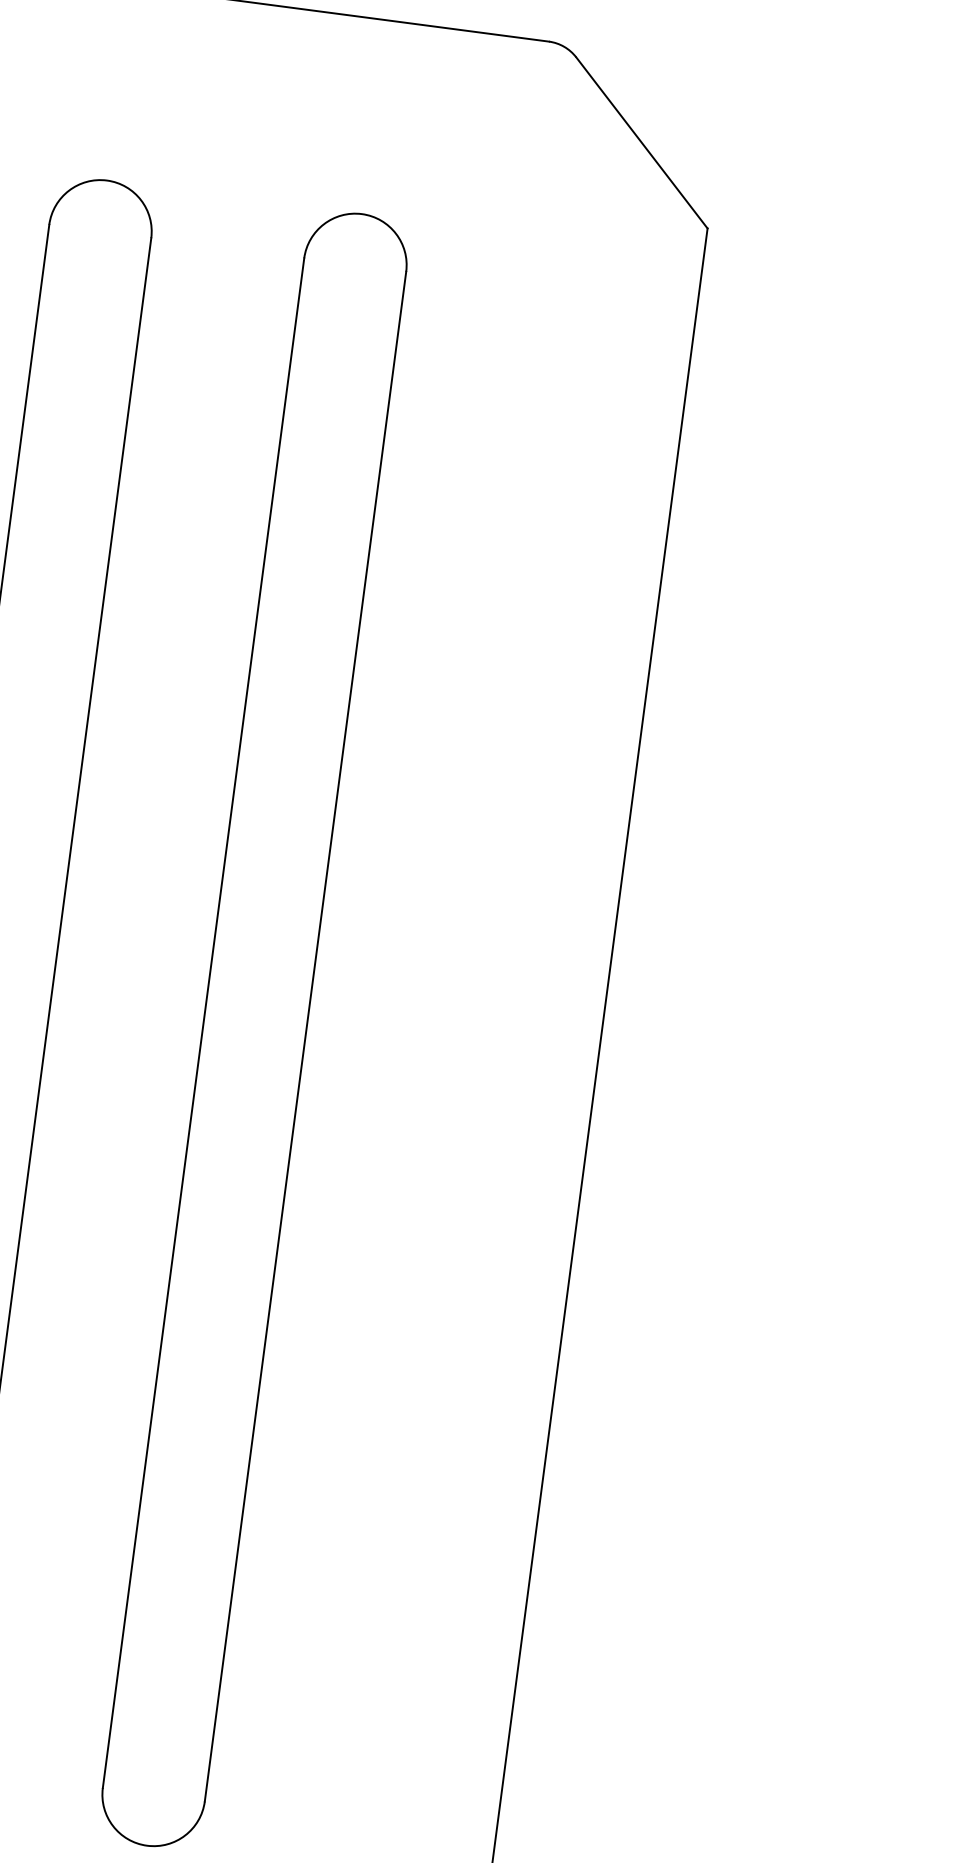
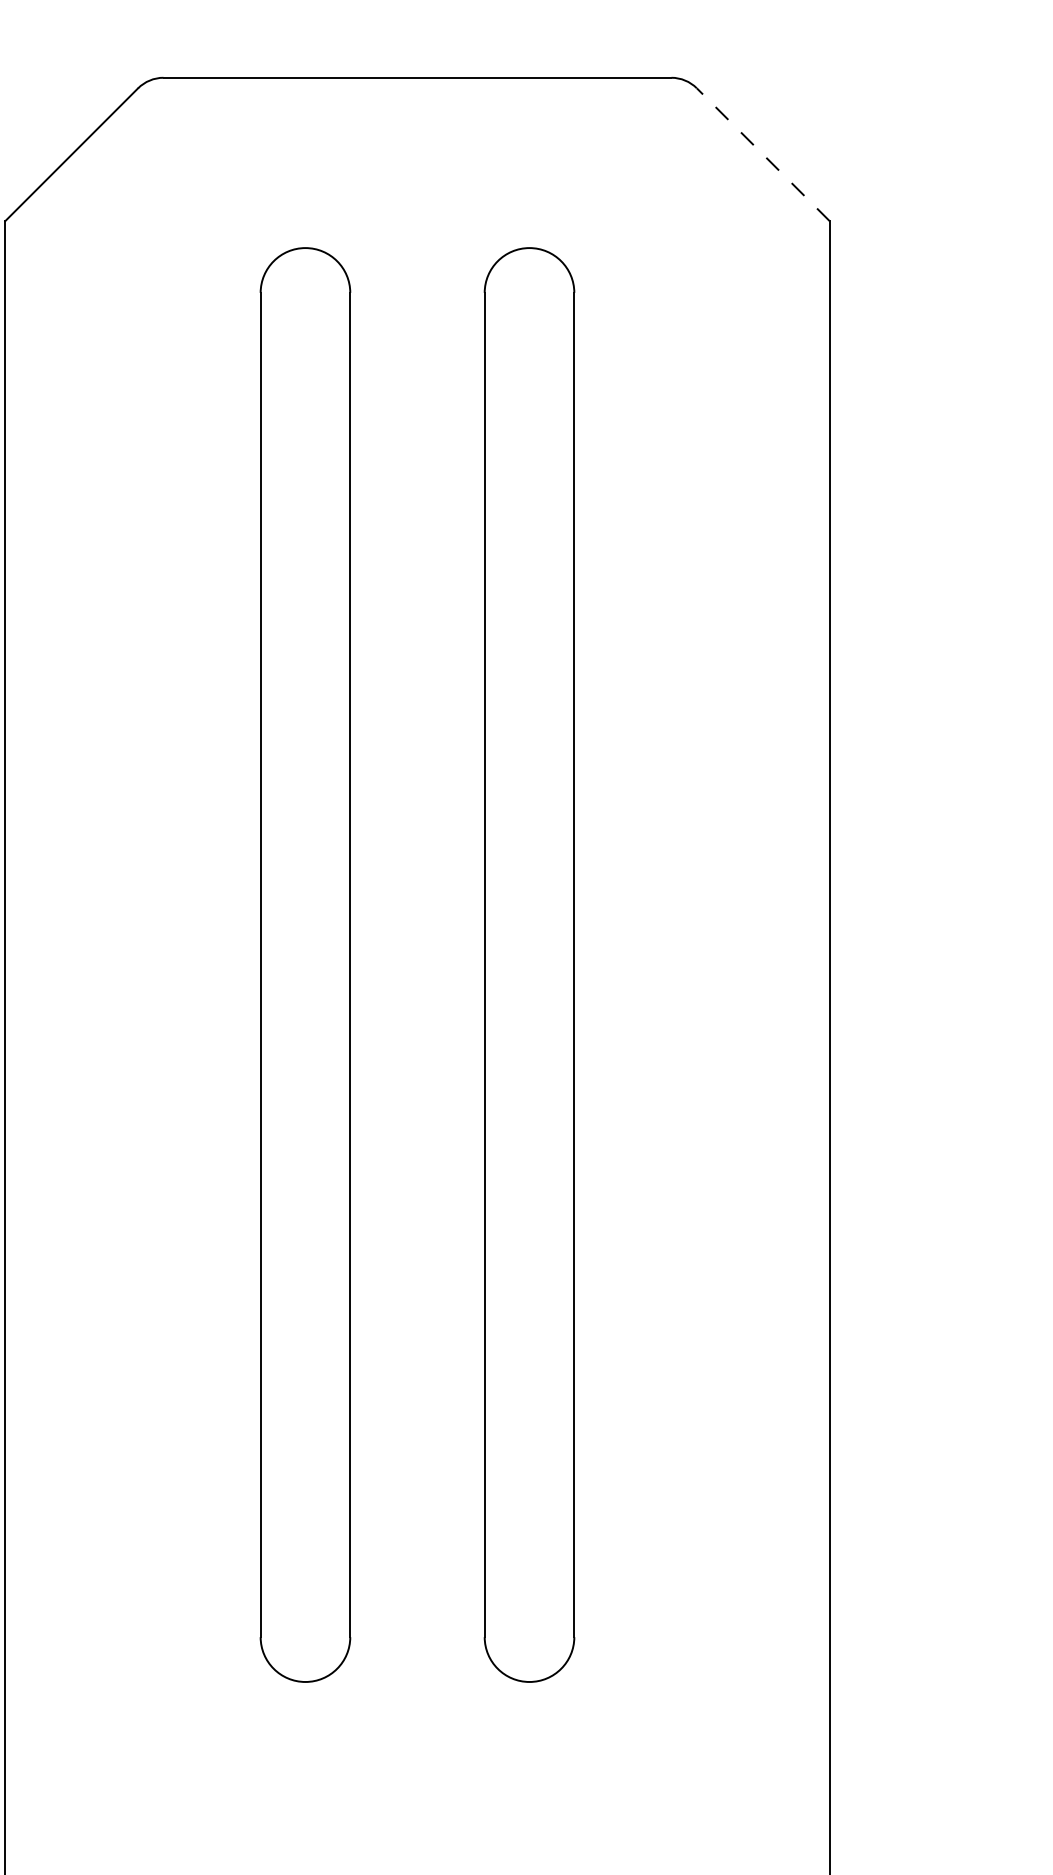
line: (642, 142) -> (763, 154), solid -> dashed

